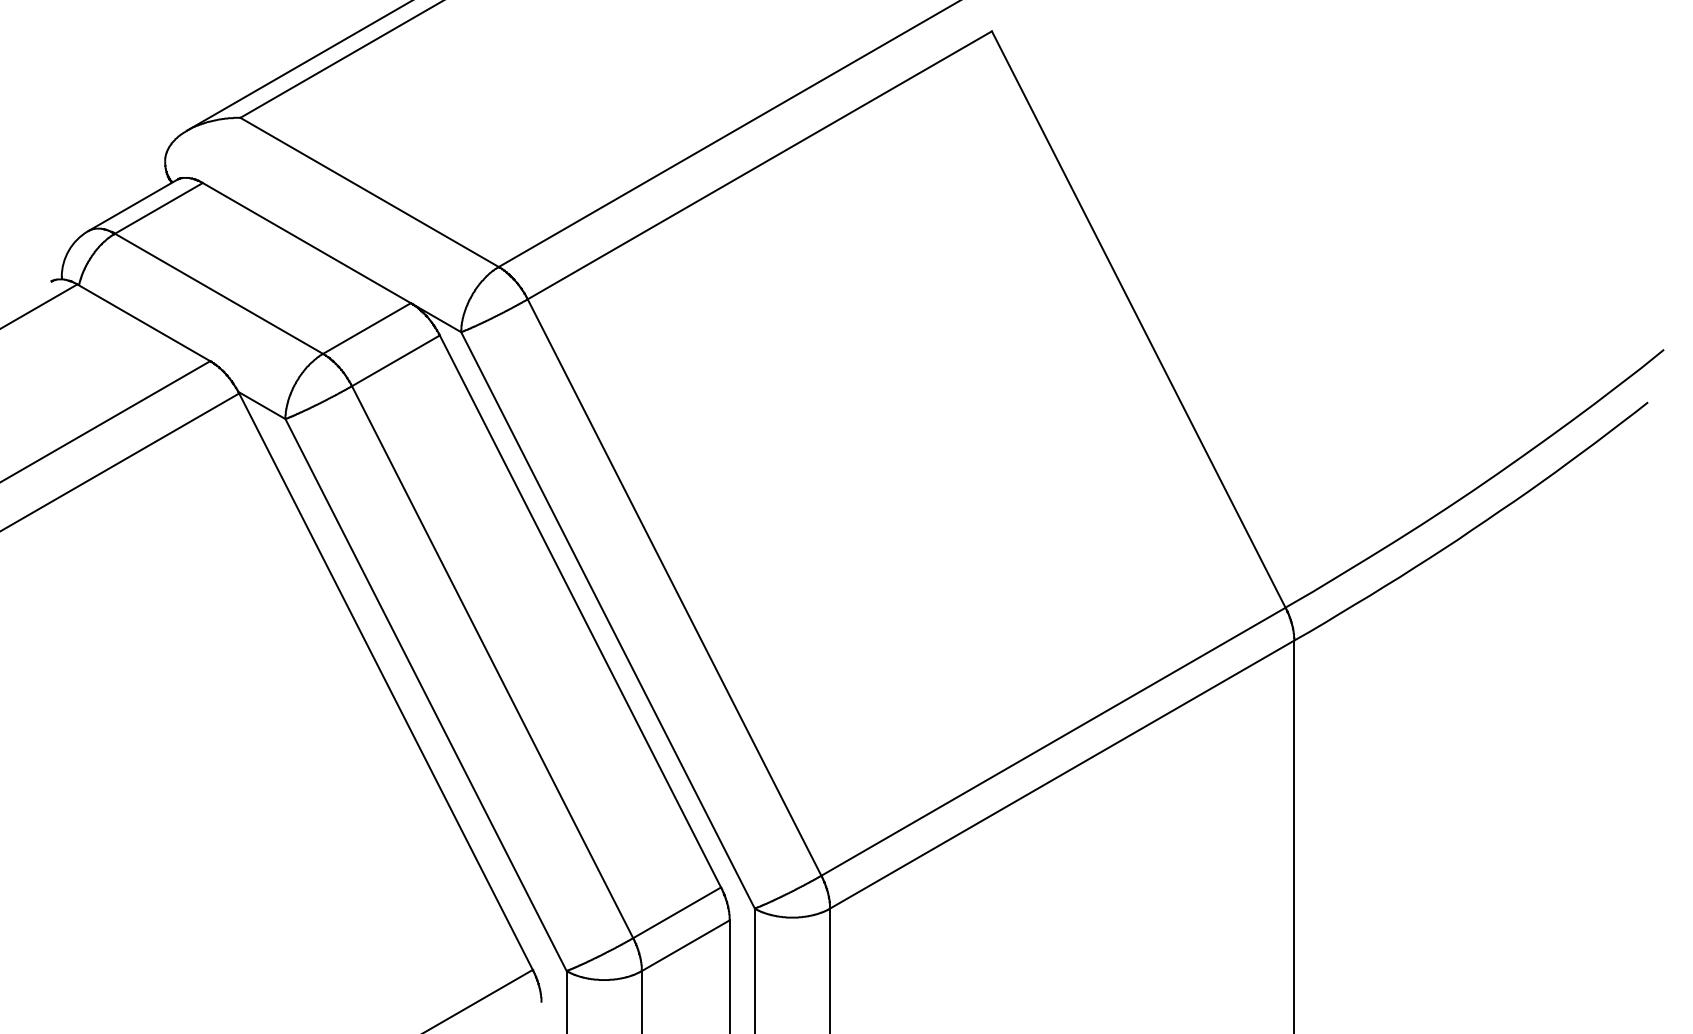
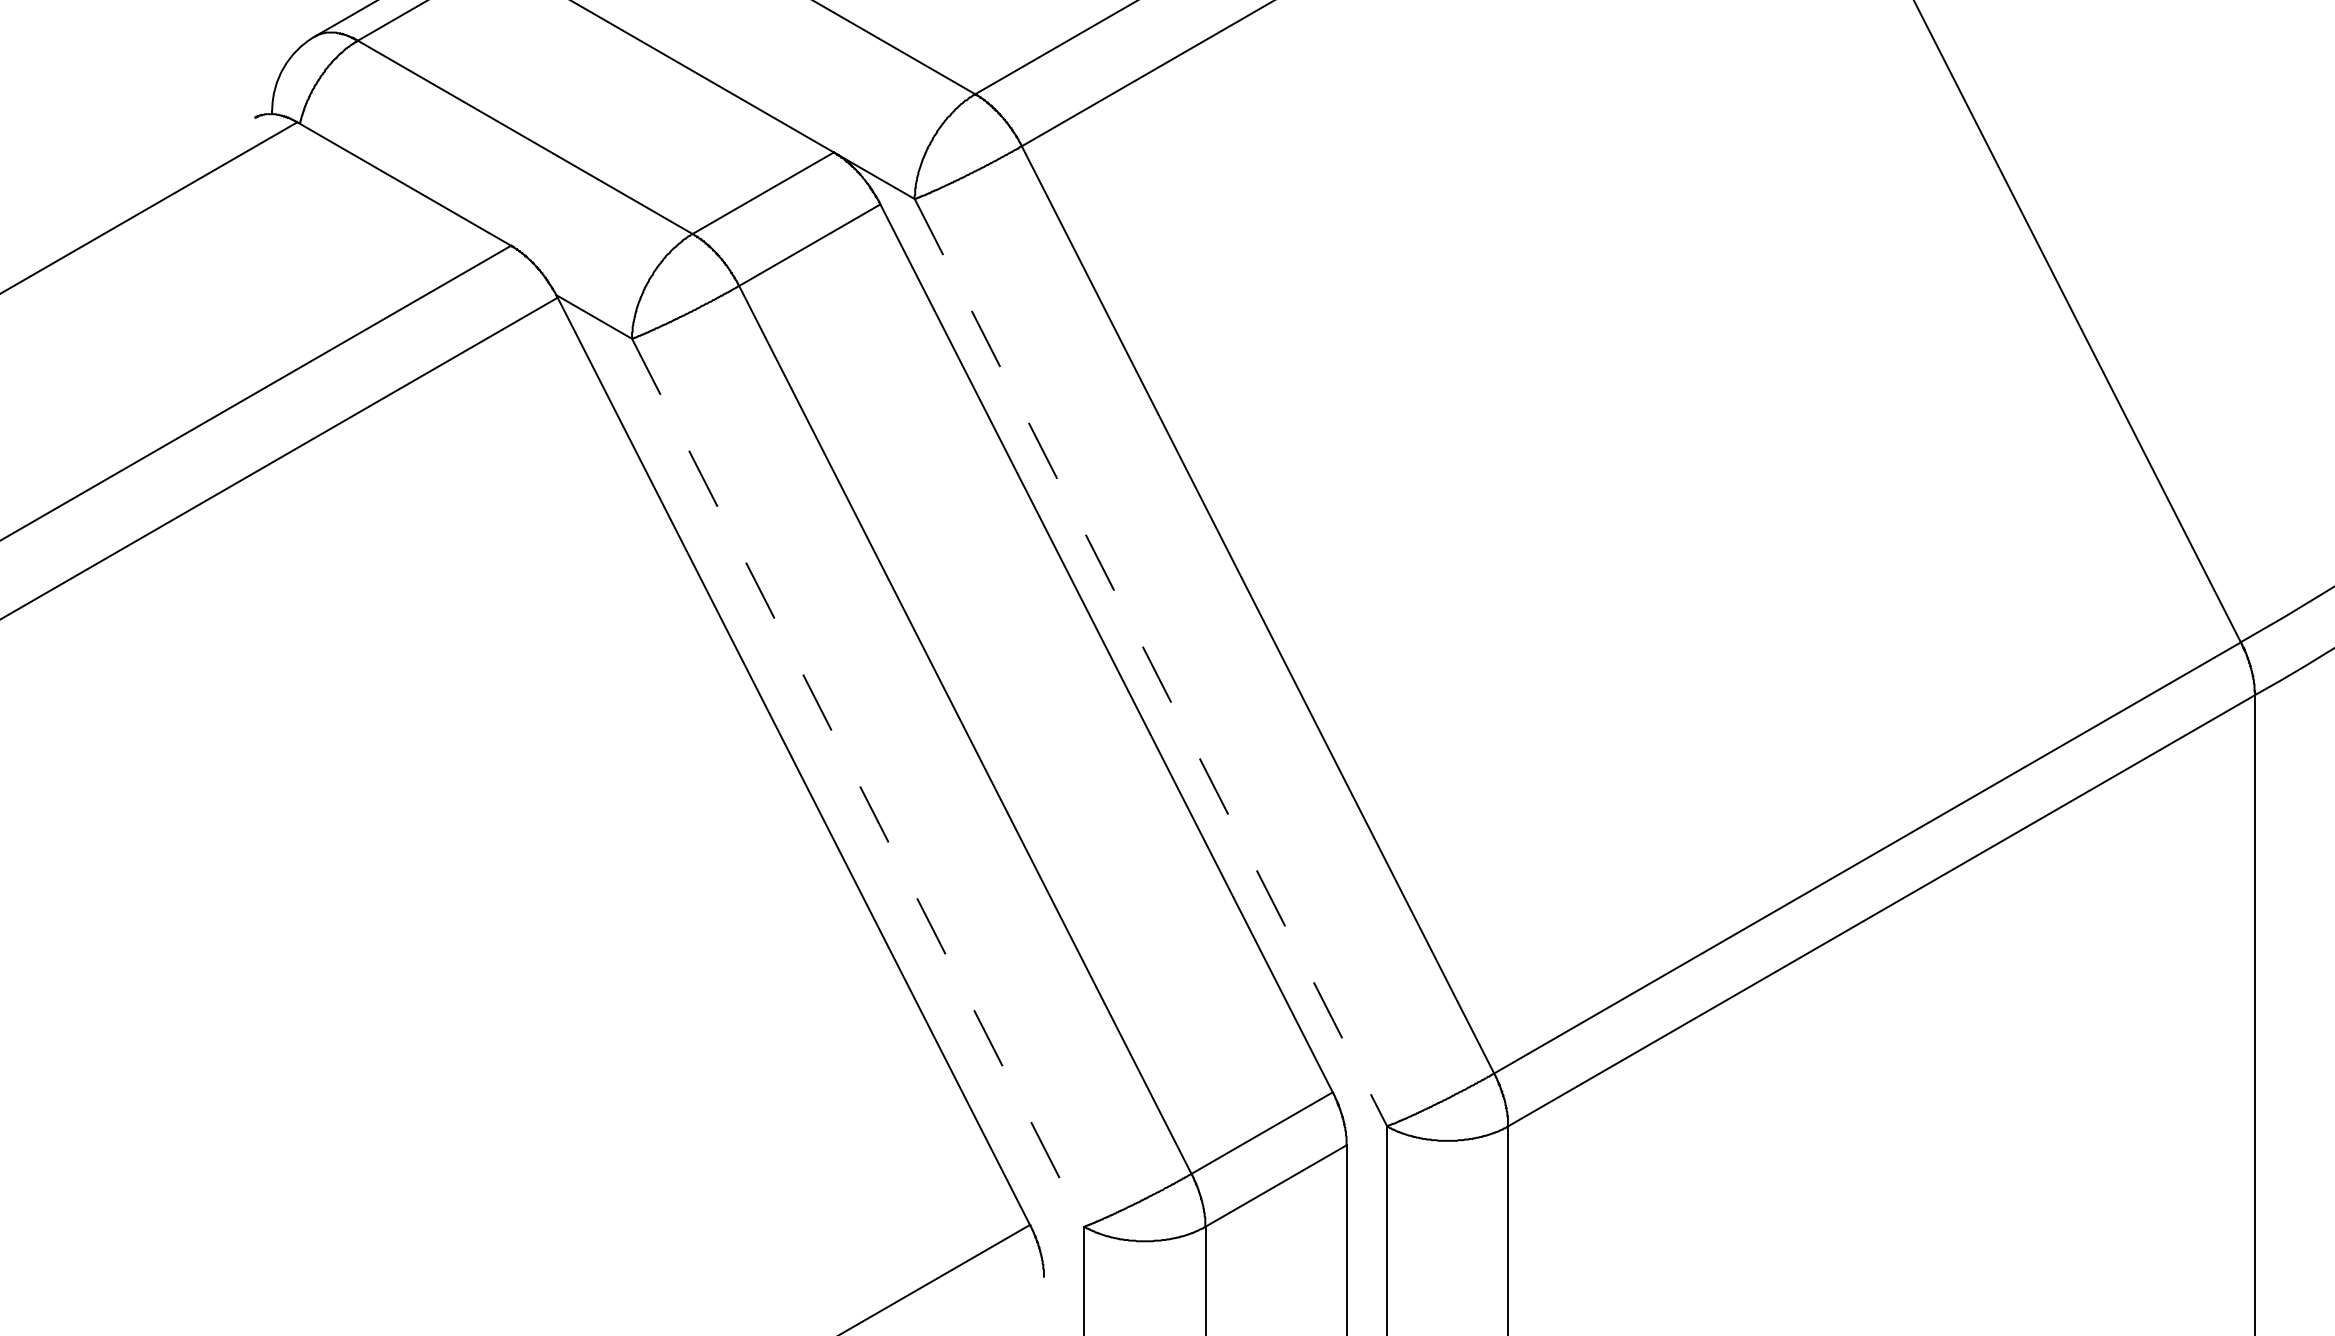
line: (608, 620) -> (1151, 662), solid -> dashed
line: (426, 695) -> (858, 783), solid -> dashed

